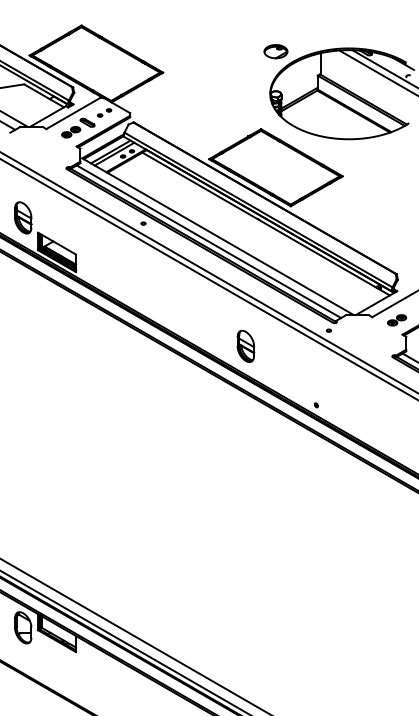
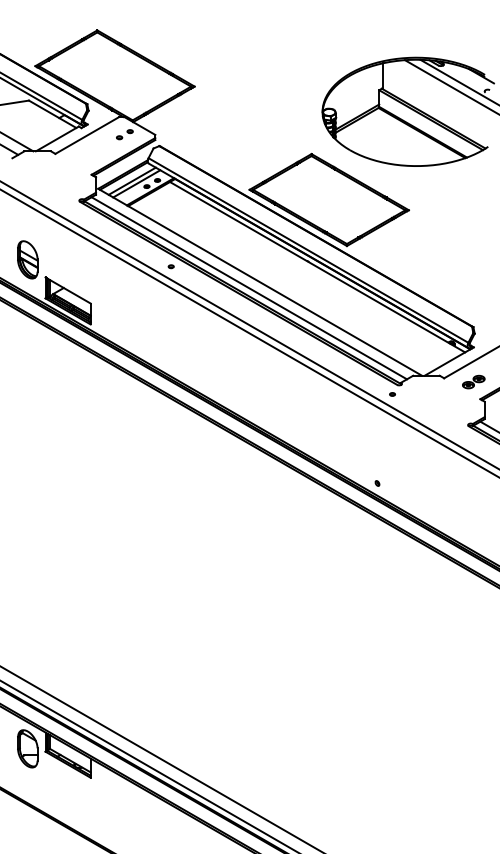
part: (275, 51) -> (328, 61), removed
part: (78, 127) -> (93, 152), removed
part: (245, 345) -> (293, 412), removed

